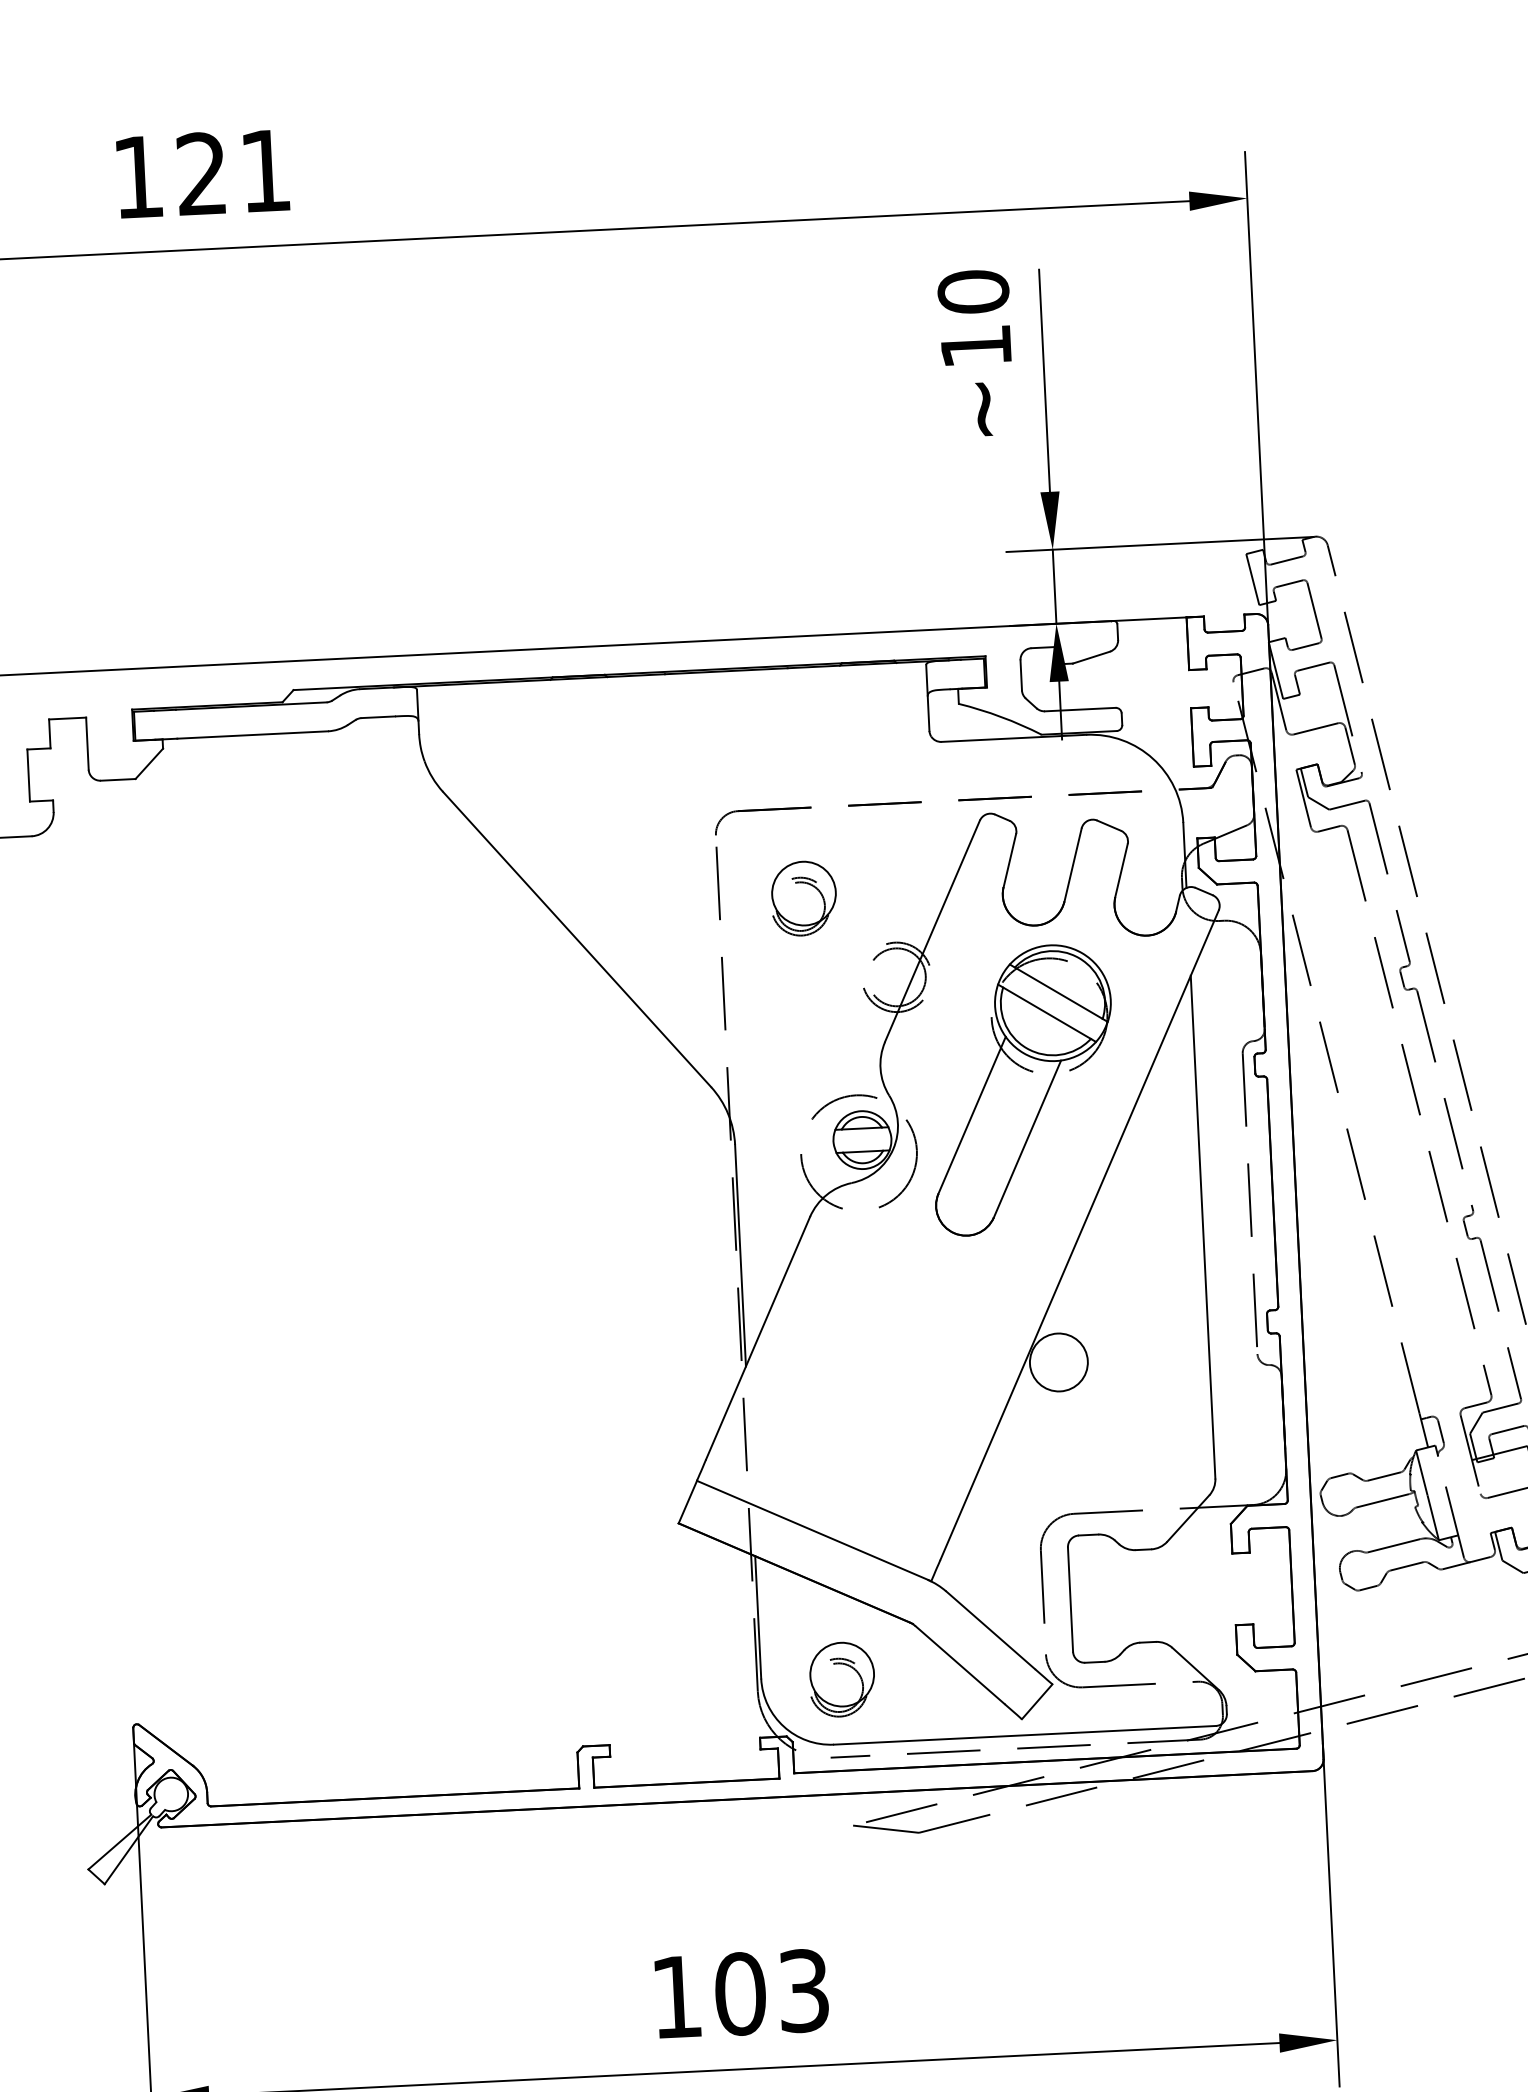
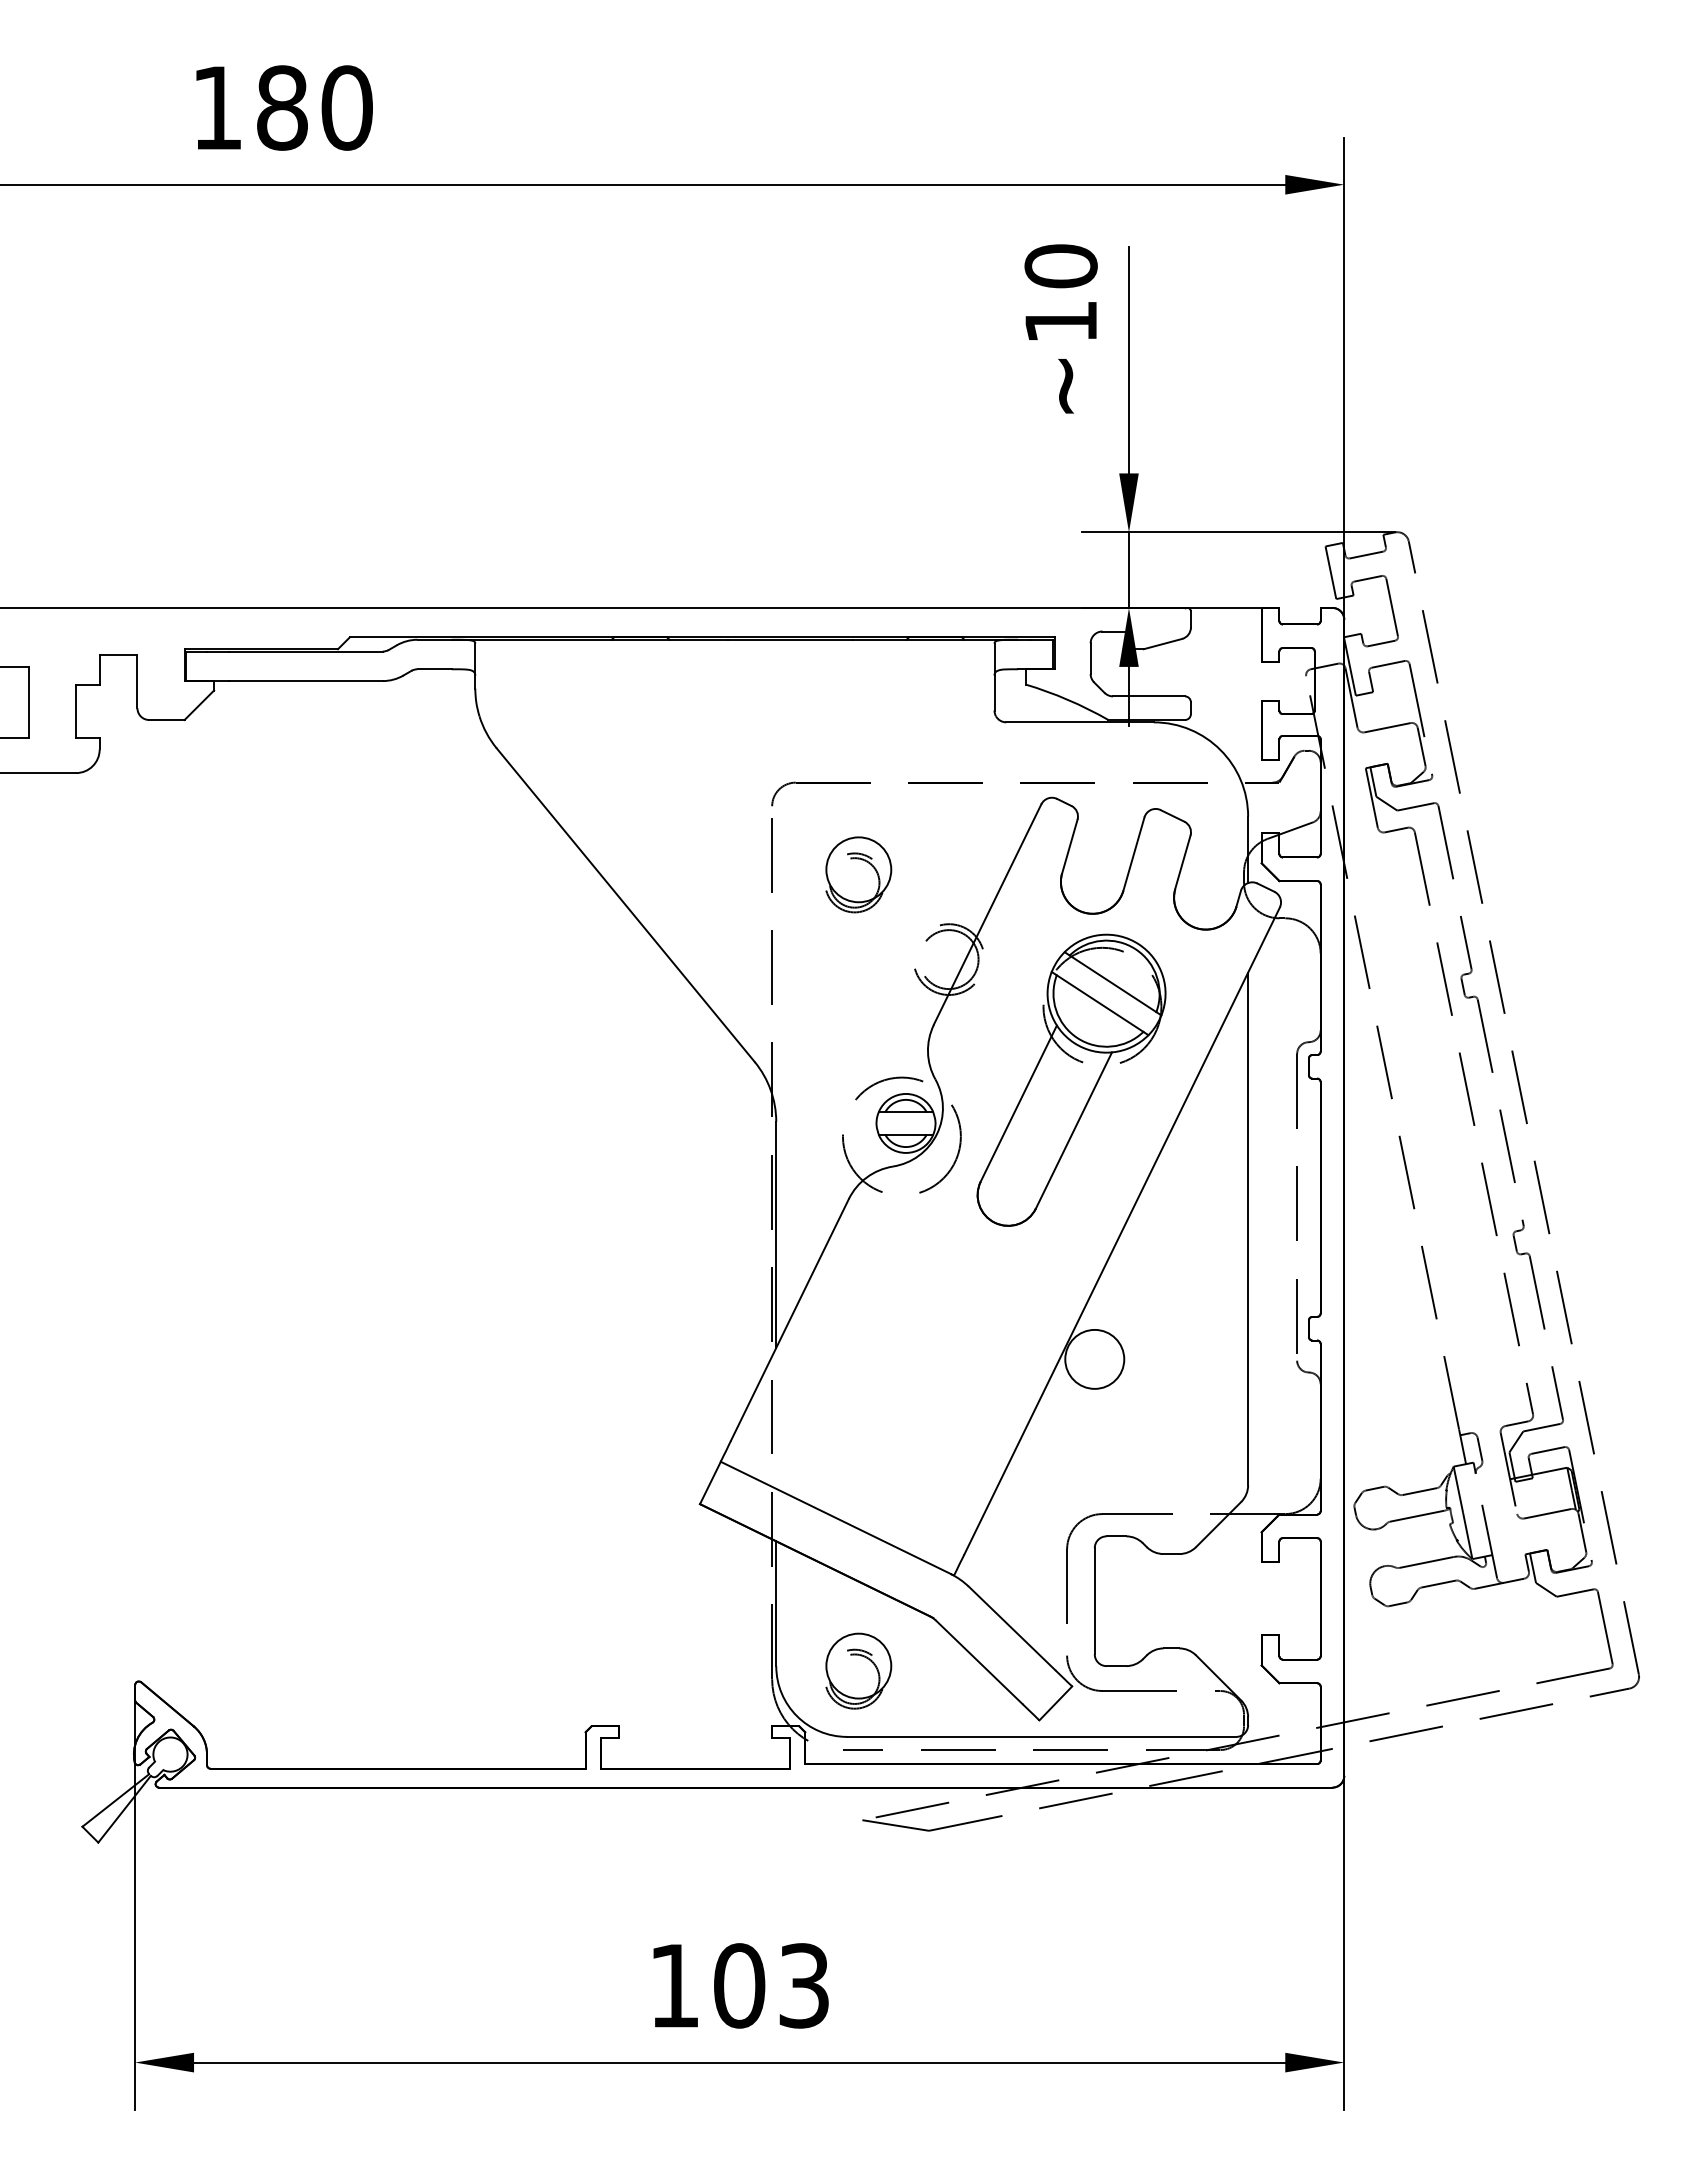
text: (233, 172) -> (314, 107), 121 -> 180

